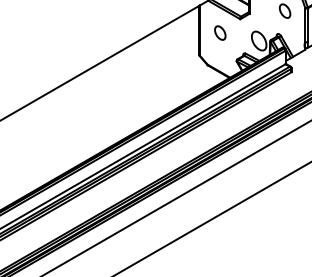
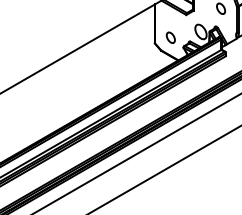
part: (219, 32) -> (170, 37), moved

